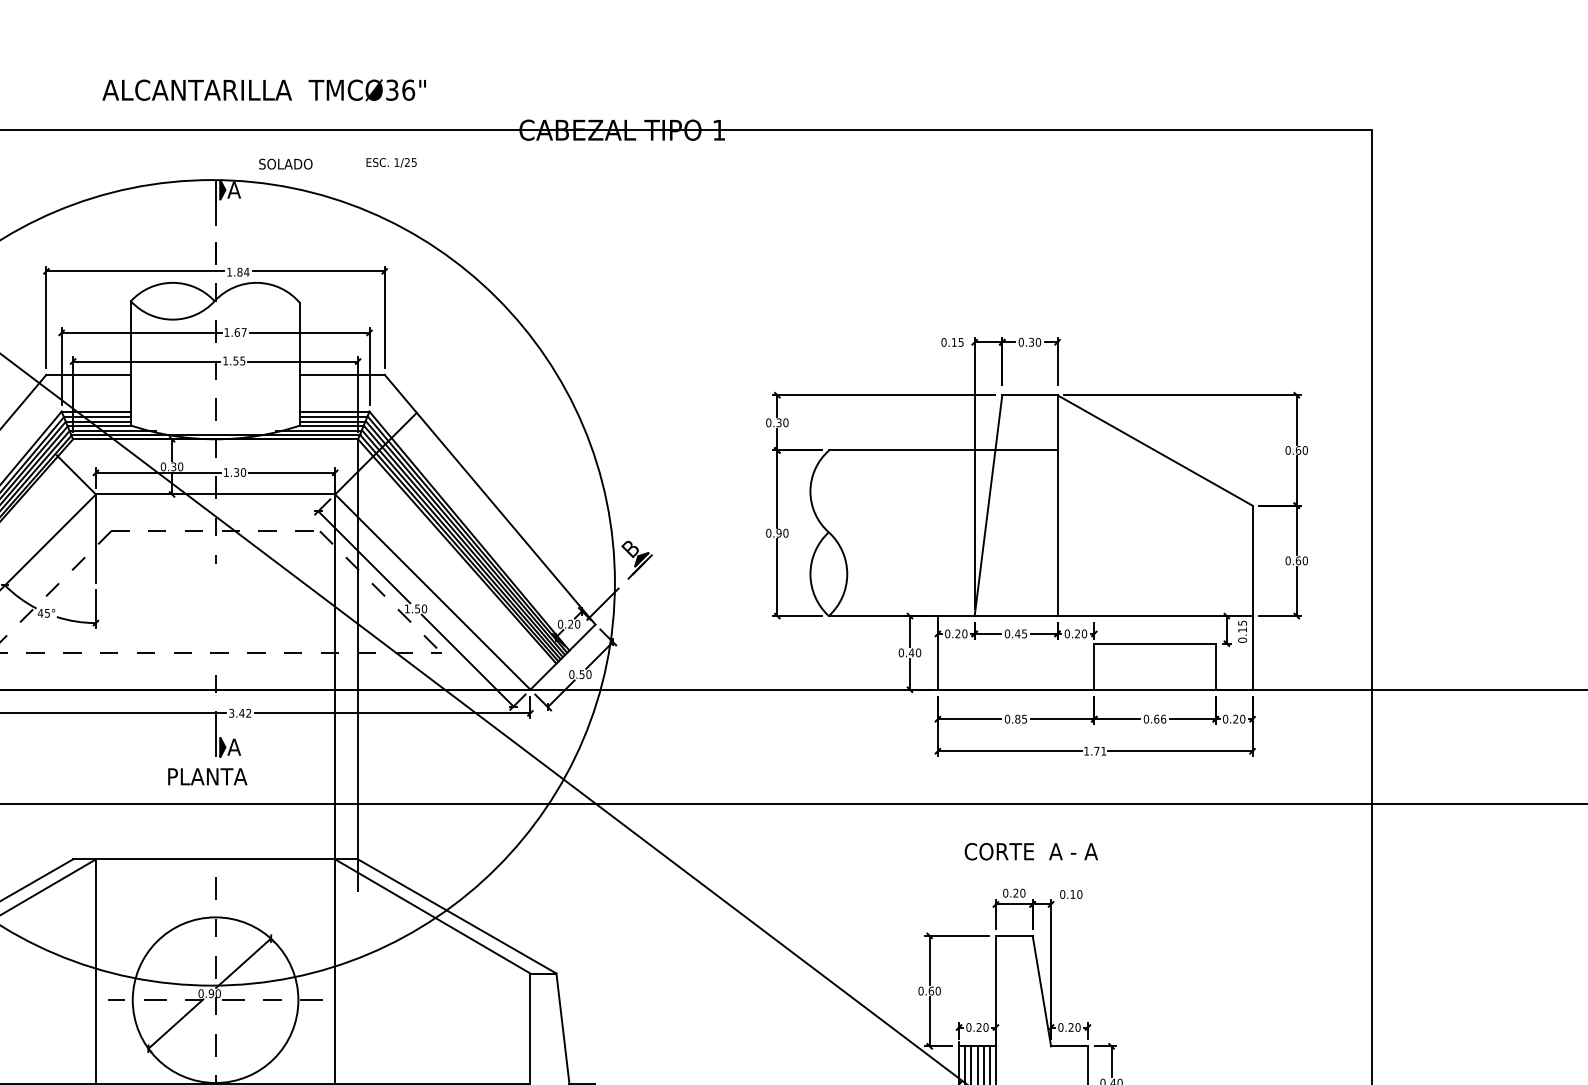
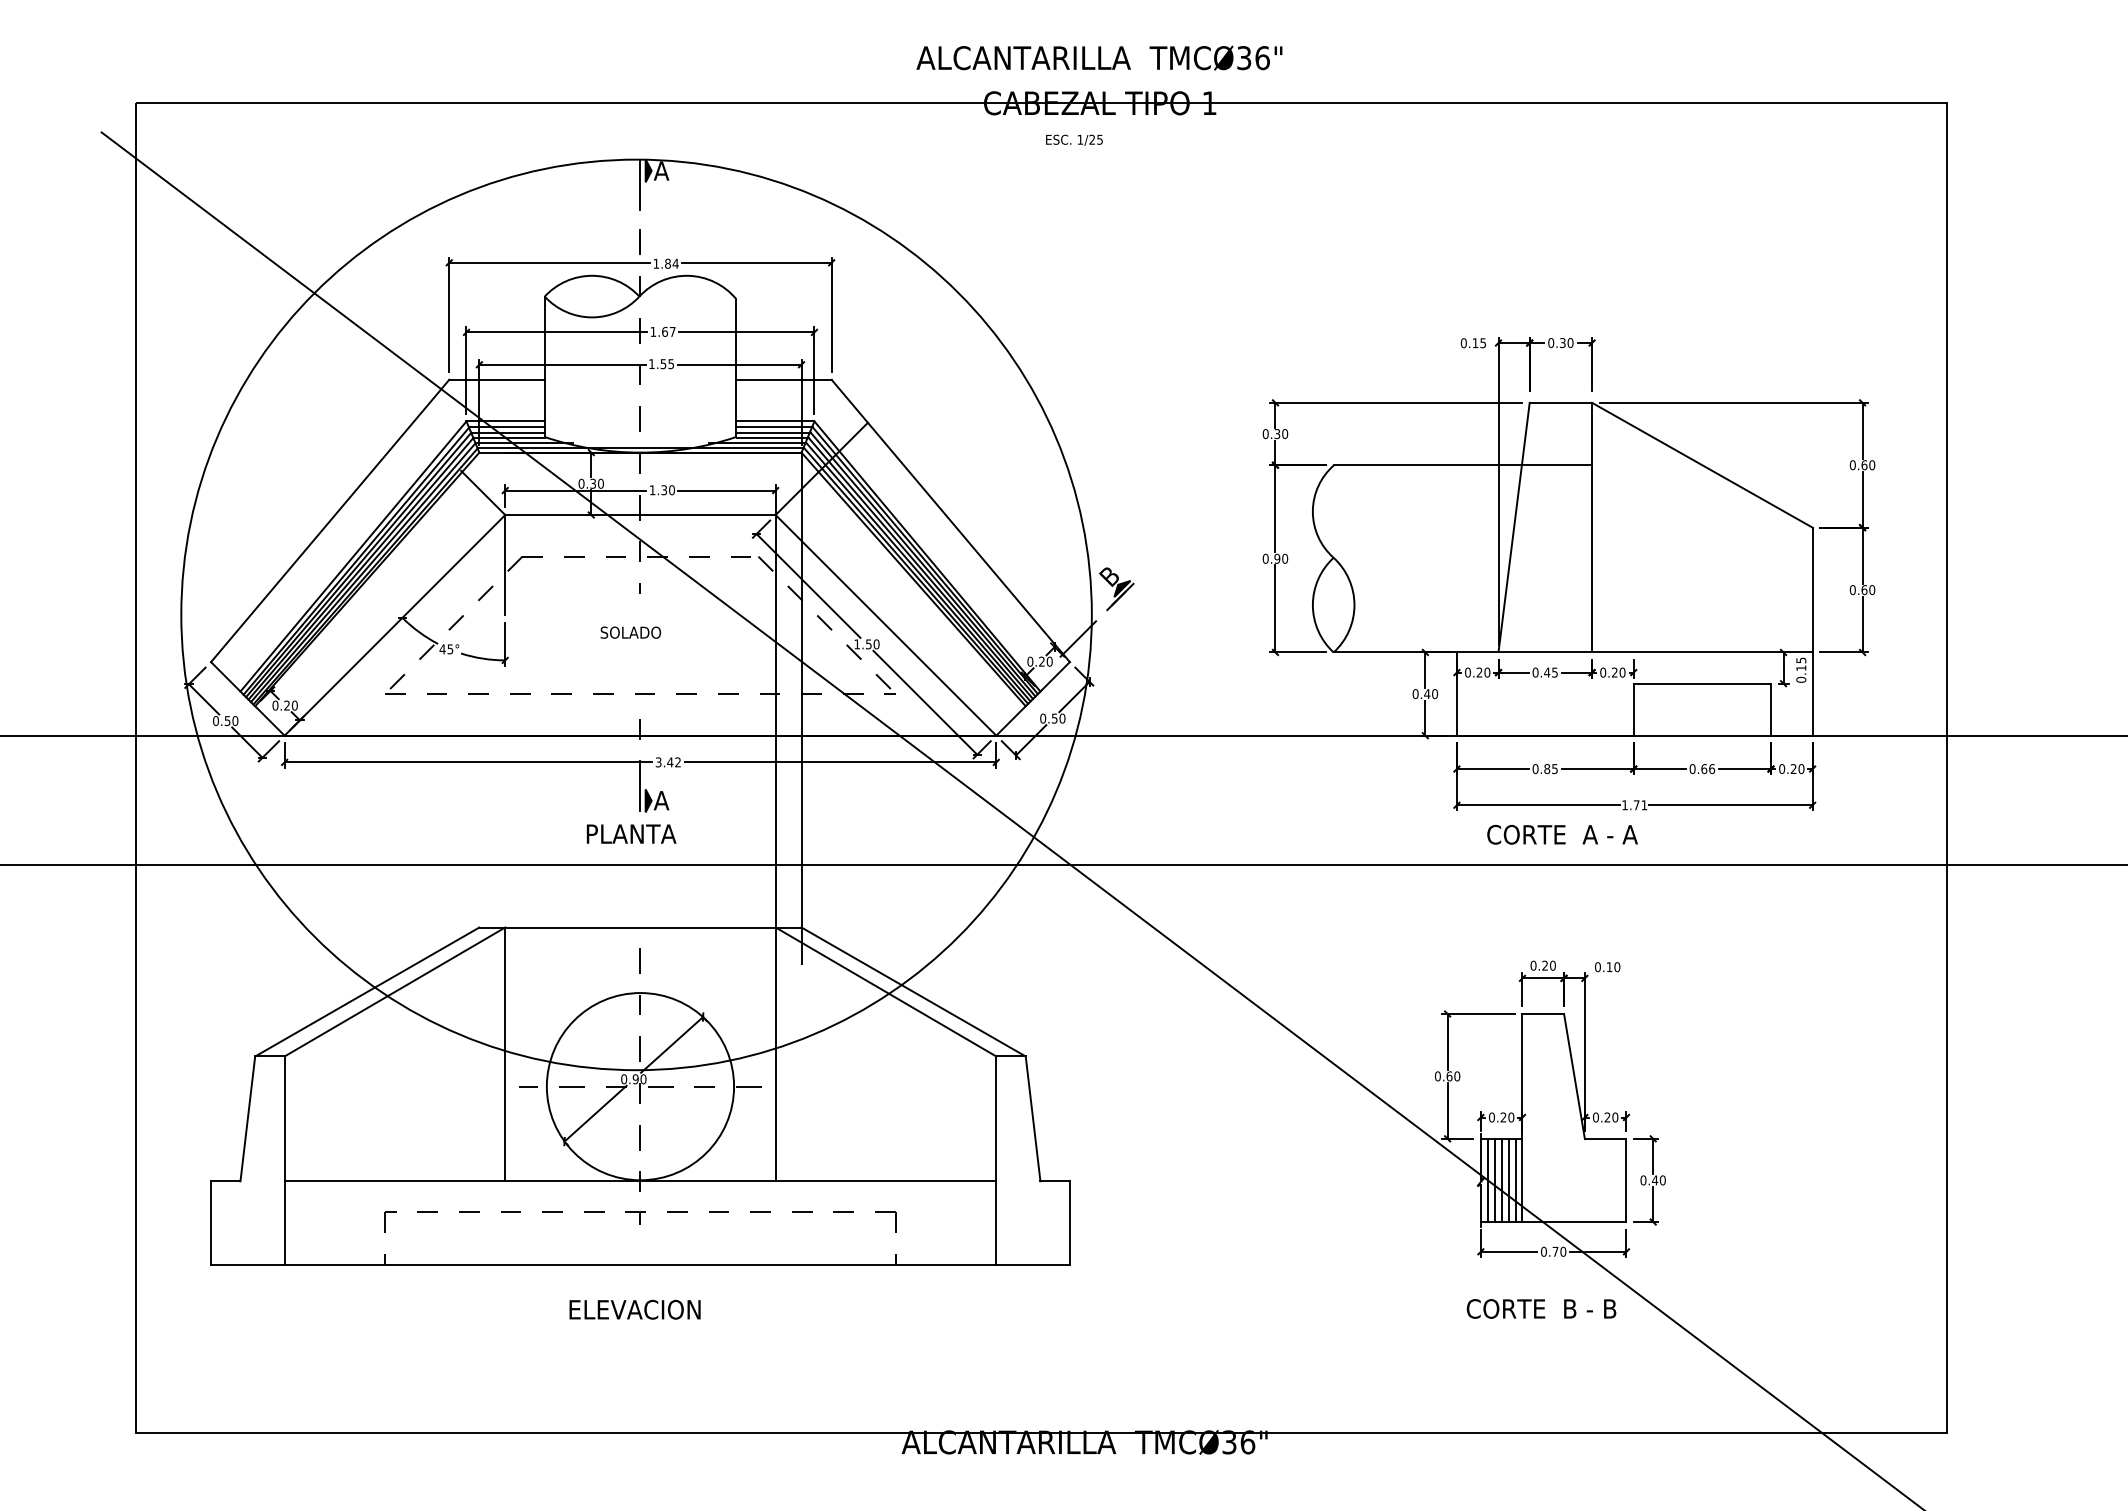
text: (264, 89) -> (1099, 57), moved
text: (391, 162) -> (1074, 139), moved
text: (285, 164) -> (630, 632), moved
text: (1031, 851) -> (1562, 834), moved

